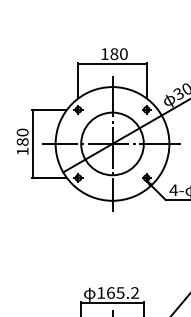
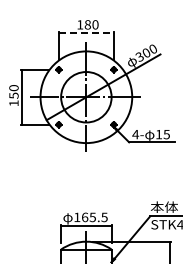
line: (112, 64) -> (86, 33), solid -> dashed
text: (22, 141) -> (13, 95), 180 -> 150
text: (134, 293) -> (104, 217), 165.2 -> 165.5

